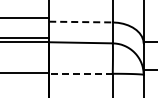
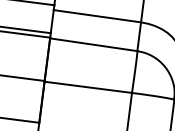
line: (80, 22) -> (96, 16), dashed -> solid
line: (80, 73) -> (87, 86), dashed -> solid

